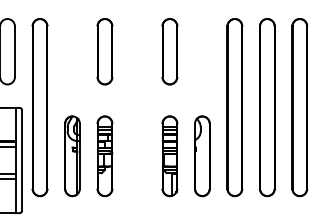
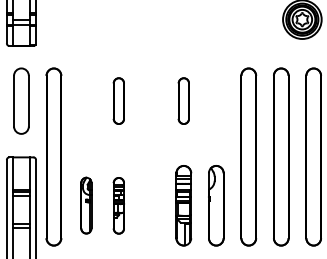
part: (104, 51) -> (118, 100), size x0.7
part: (169, 51) -> (183, 100), size x0.7
part: (72, 156) -> (86, 205), size x0.7
part: (104, 156) -> (118, 205), size x0.7

